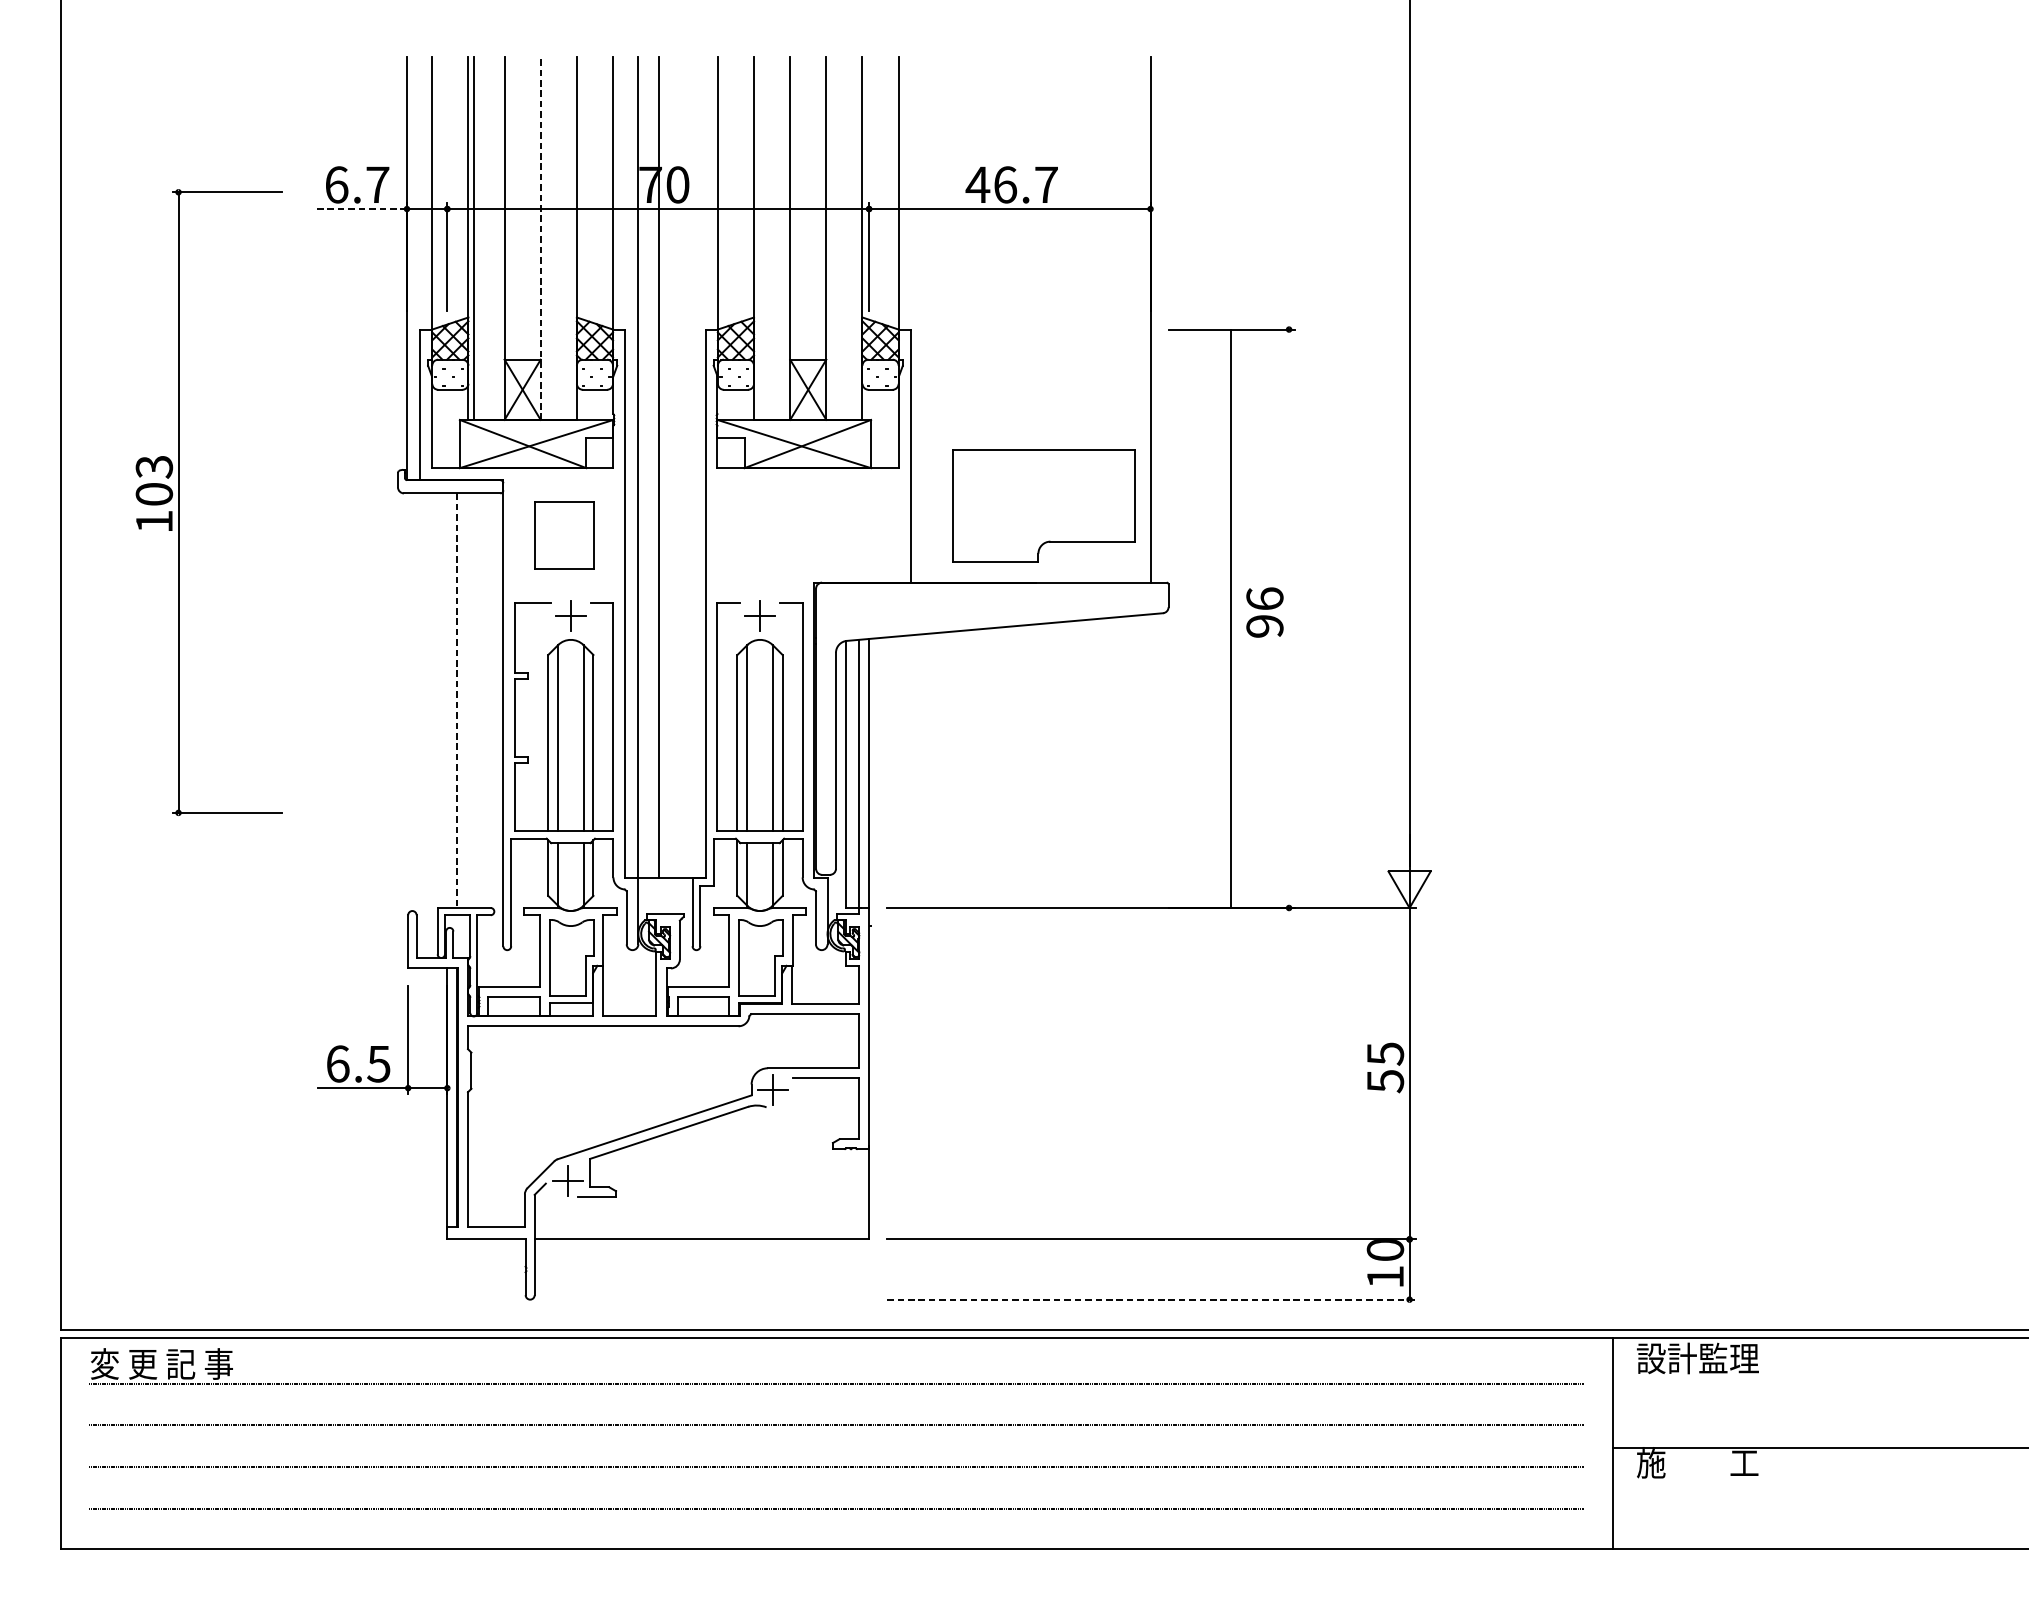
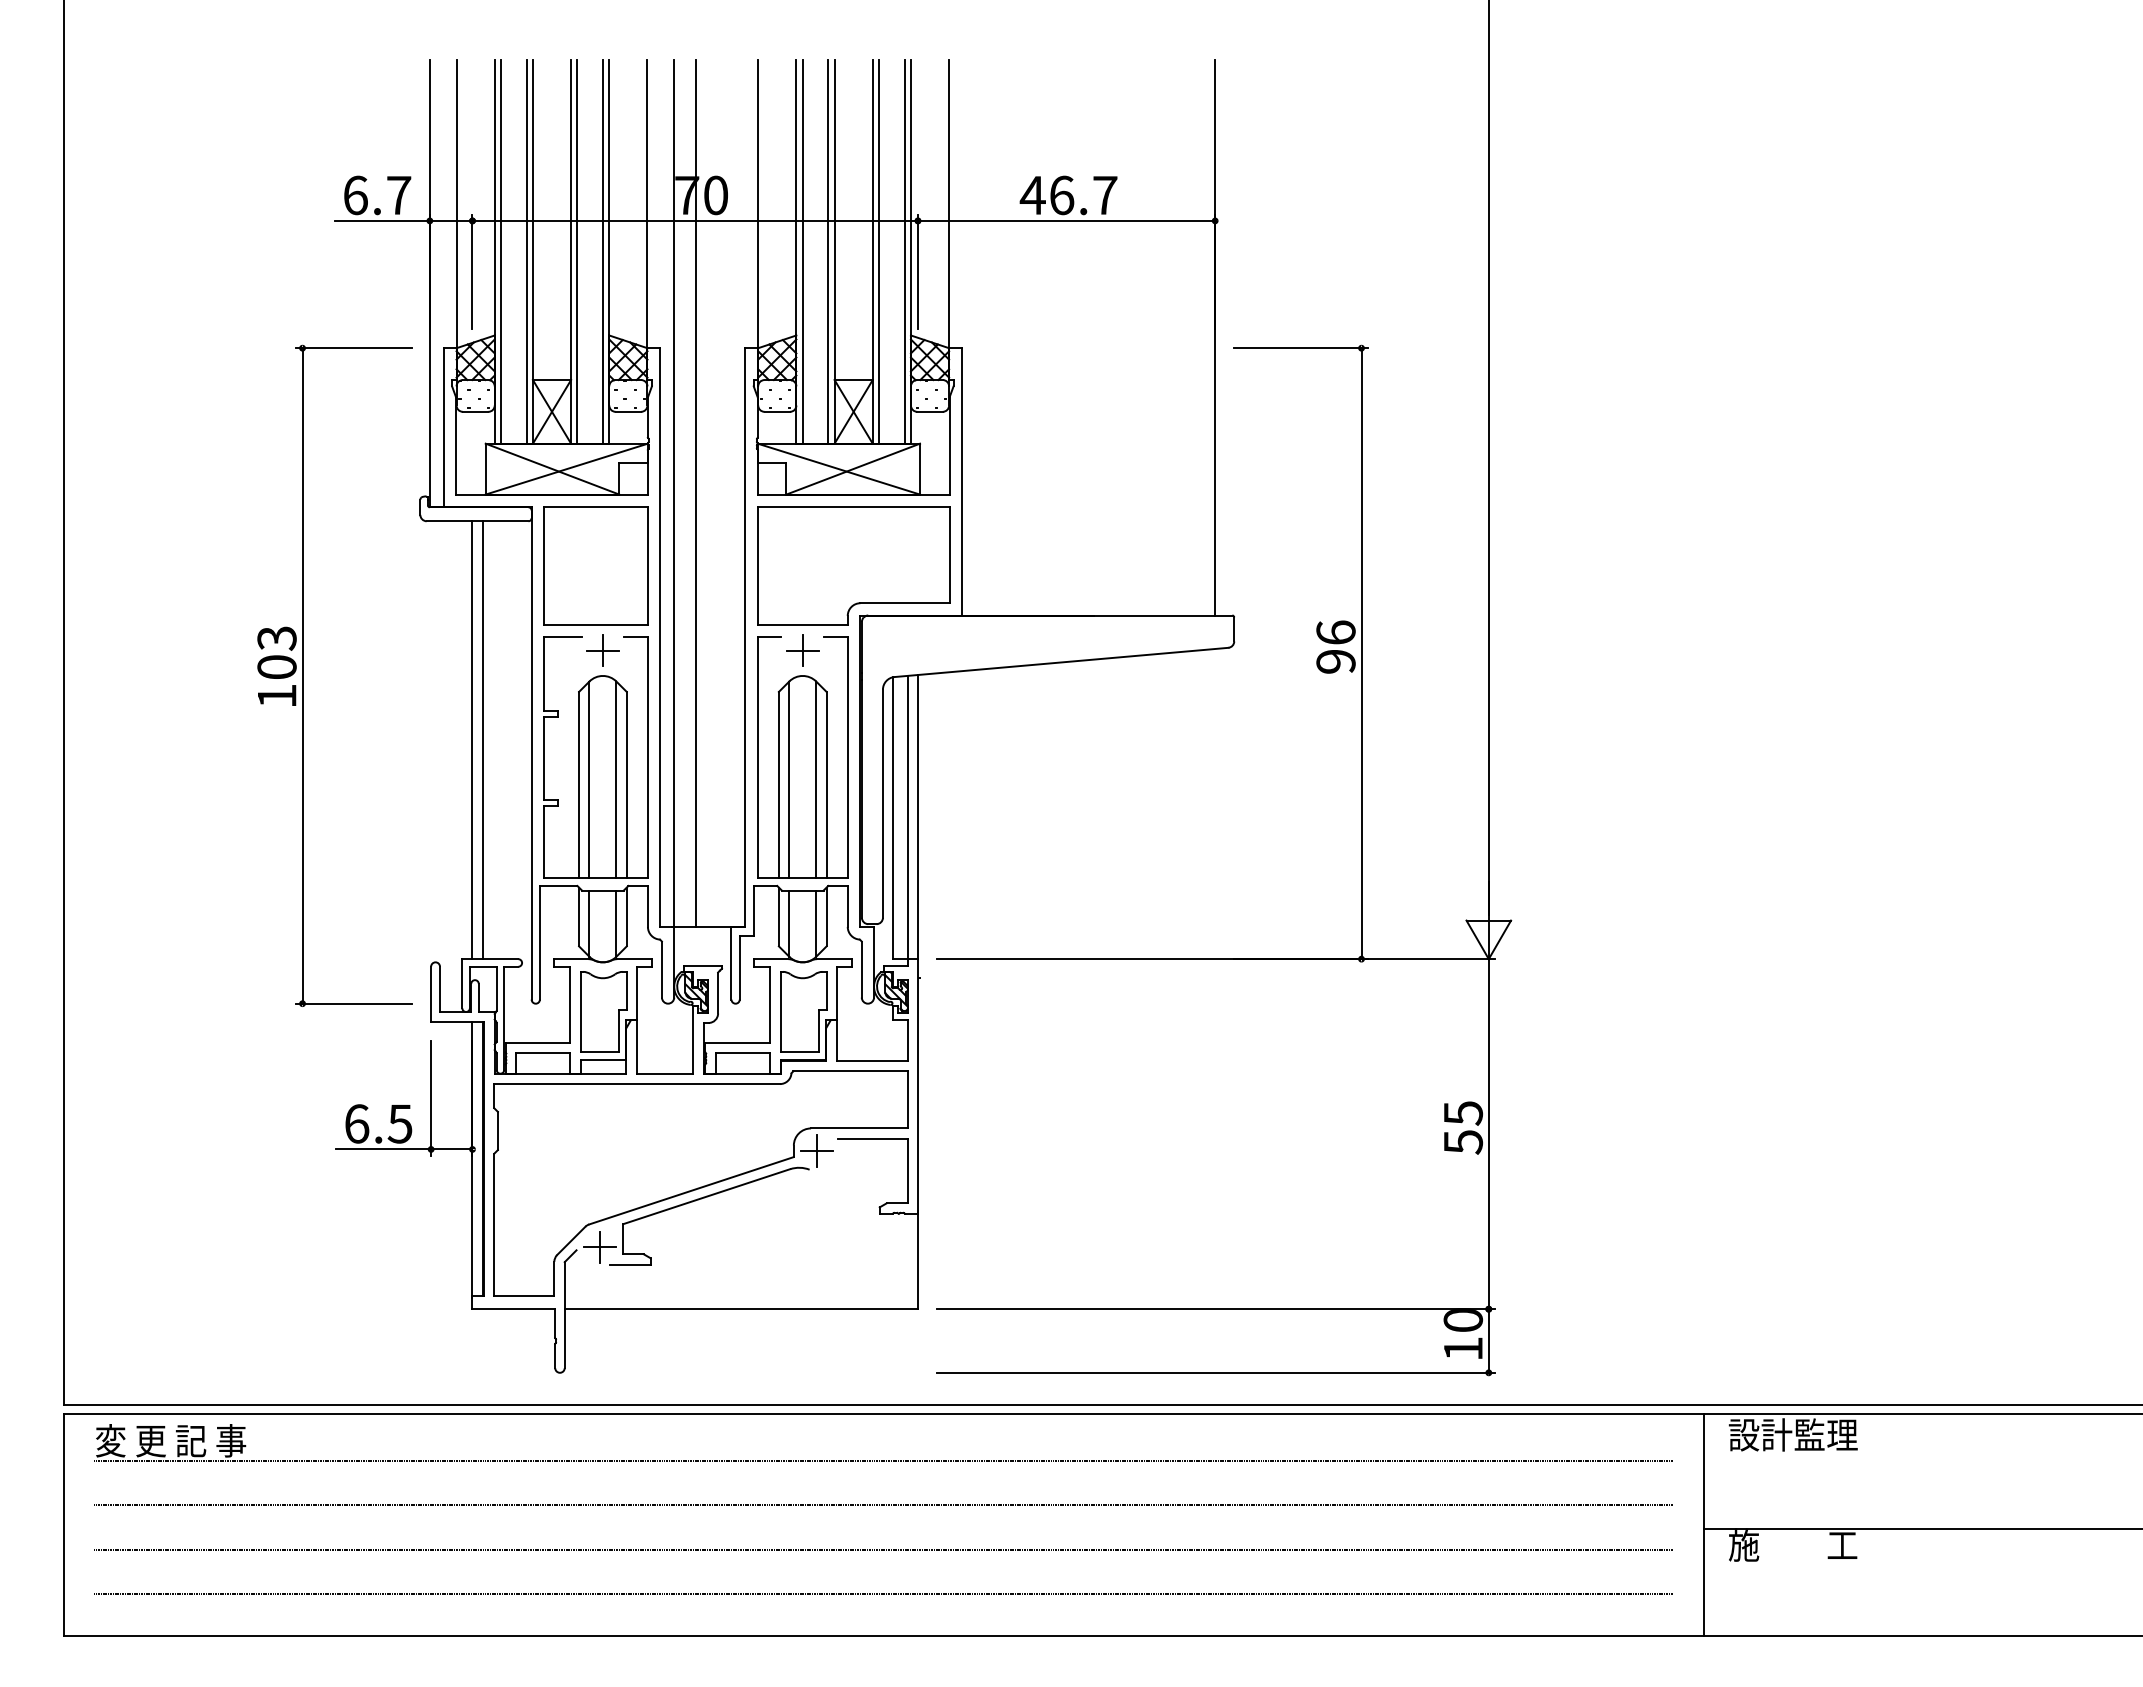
line: (361, 208) -> (381, 220), dashed -> solid
line: (498, 237) -> (526, 251), added
line: (541, 237) -> (571, 251), dashed -> solid
line: (546, 237) -> (577, 251), added
line: (570, 237) -> (602, 251), added
line: (759, 237) -> (802, 251), added
line: (784, 237) -> (828, 251), added
line: (832, 237) -> (879, 251), added
line: (856, 237) -> (904, 251), added
part: (179, 502) -> (303, 675), moved
part: (1043, 505) -> (853, 565), moved
part: (563, 535) -> (595, 565), size x1.67
line: (1231, 618) -> (1361, 653), moved
line: (447, 700) -> (472, 740), added
line: (456, 700) -> (482, 740), dashed -> solid
line: (1151, 1299) -> (1216, 1372), dashed -> solid

